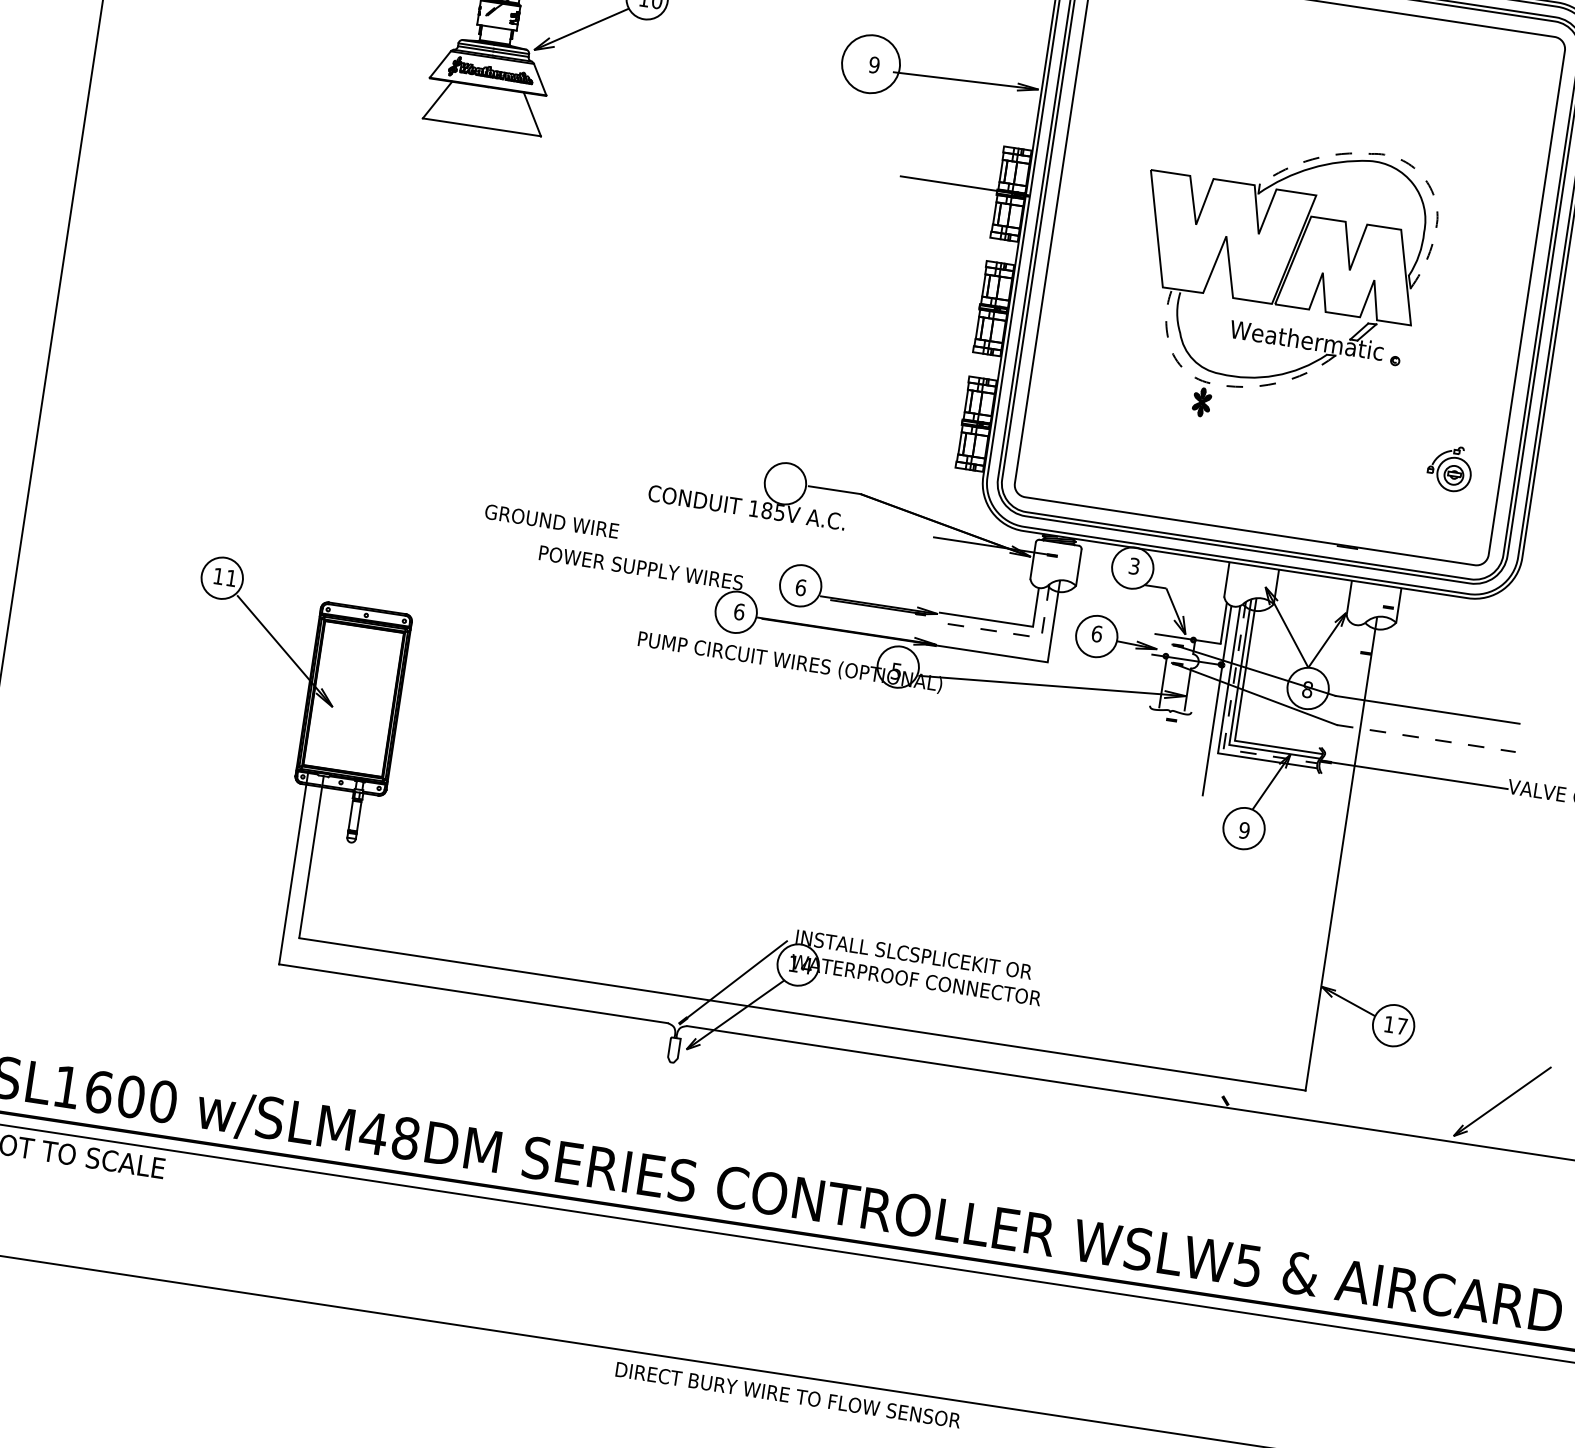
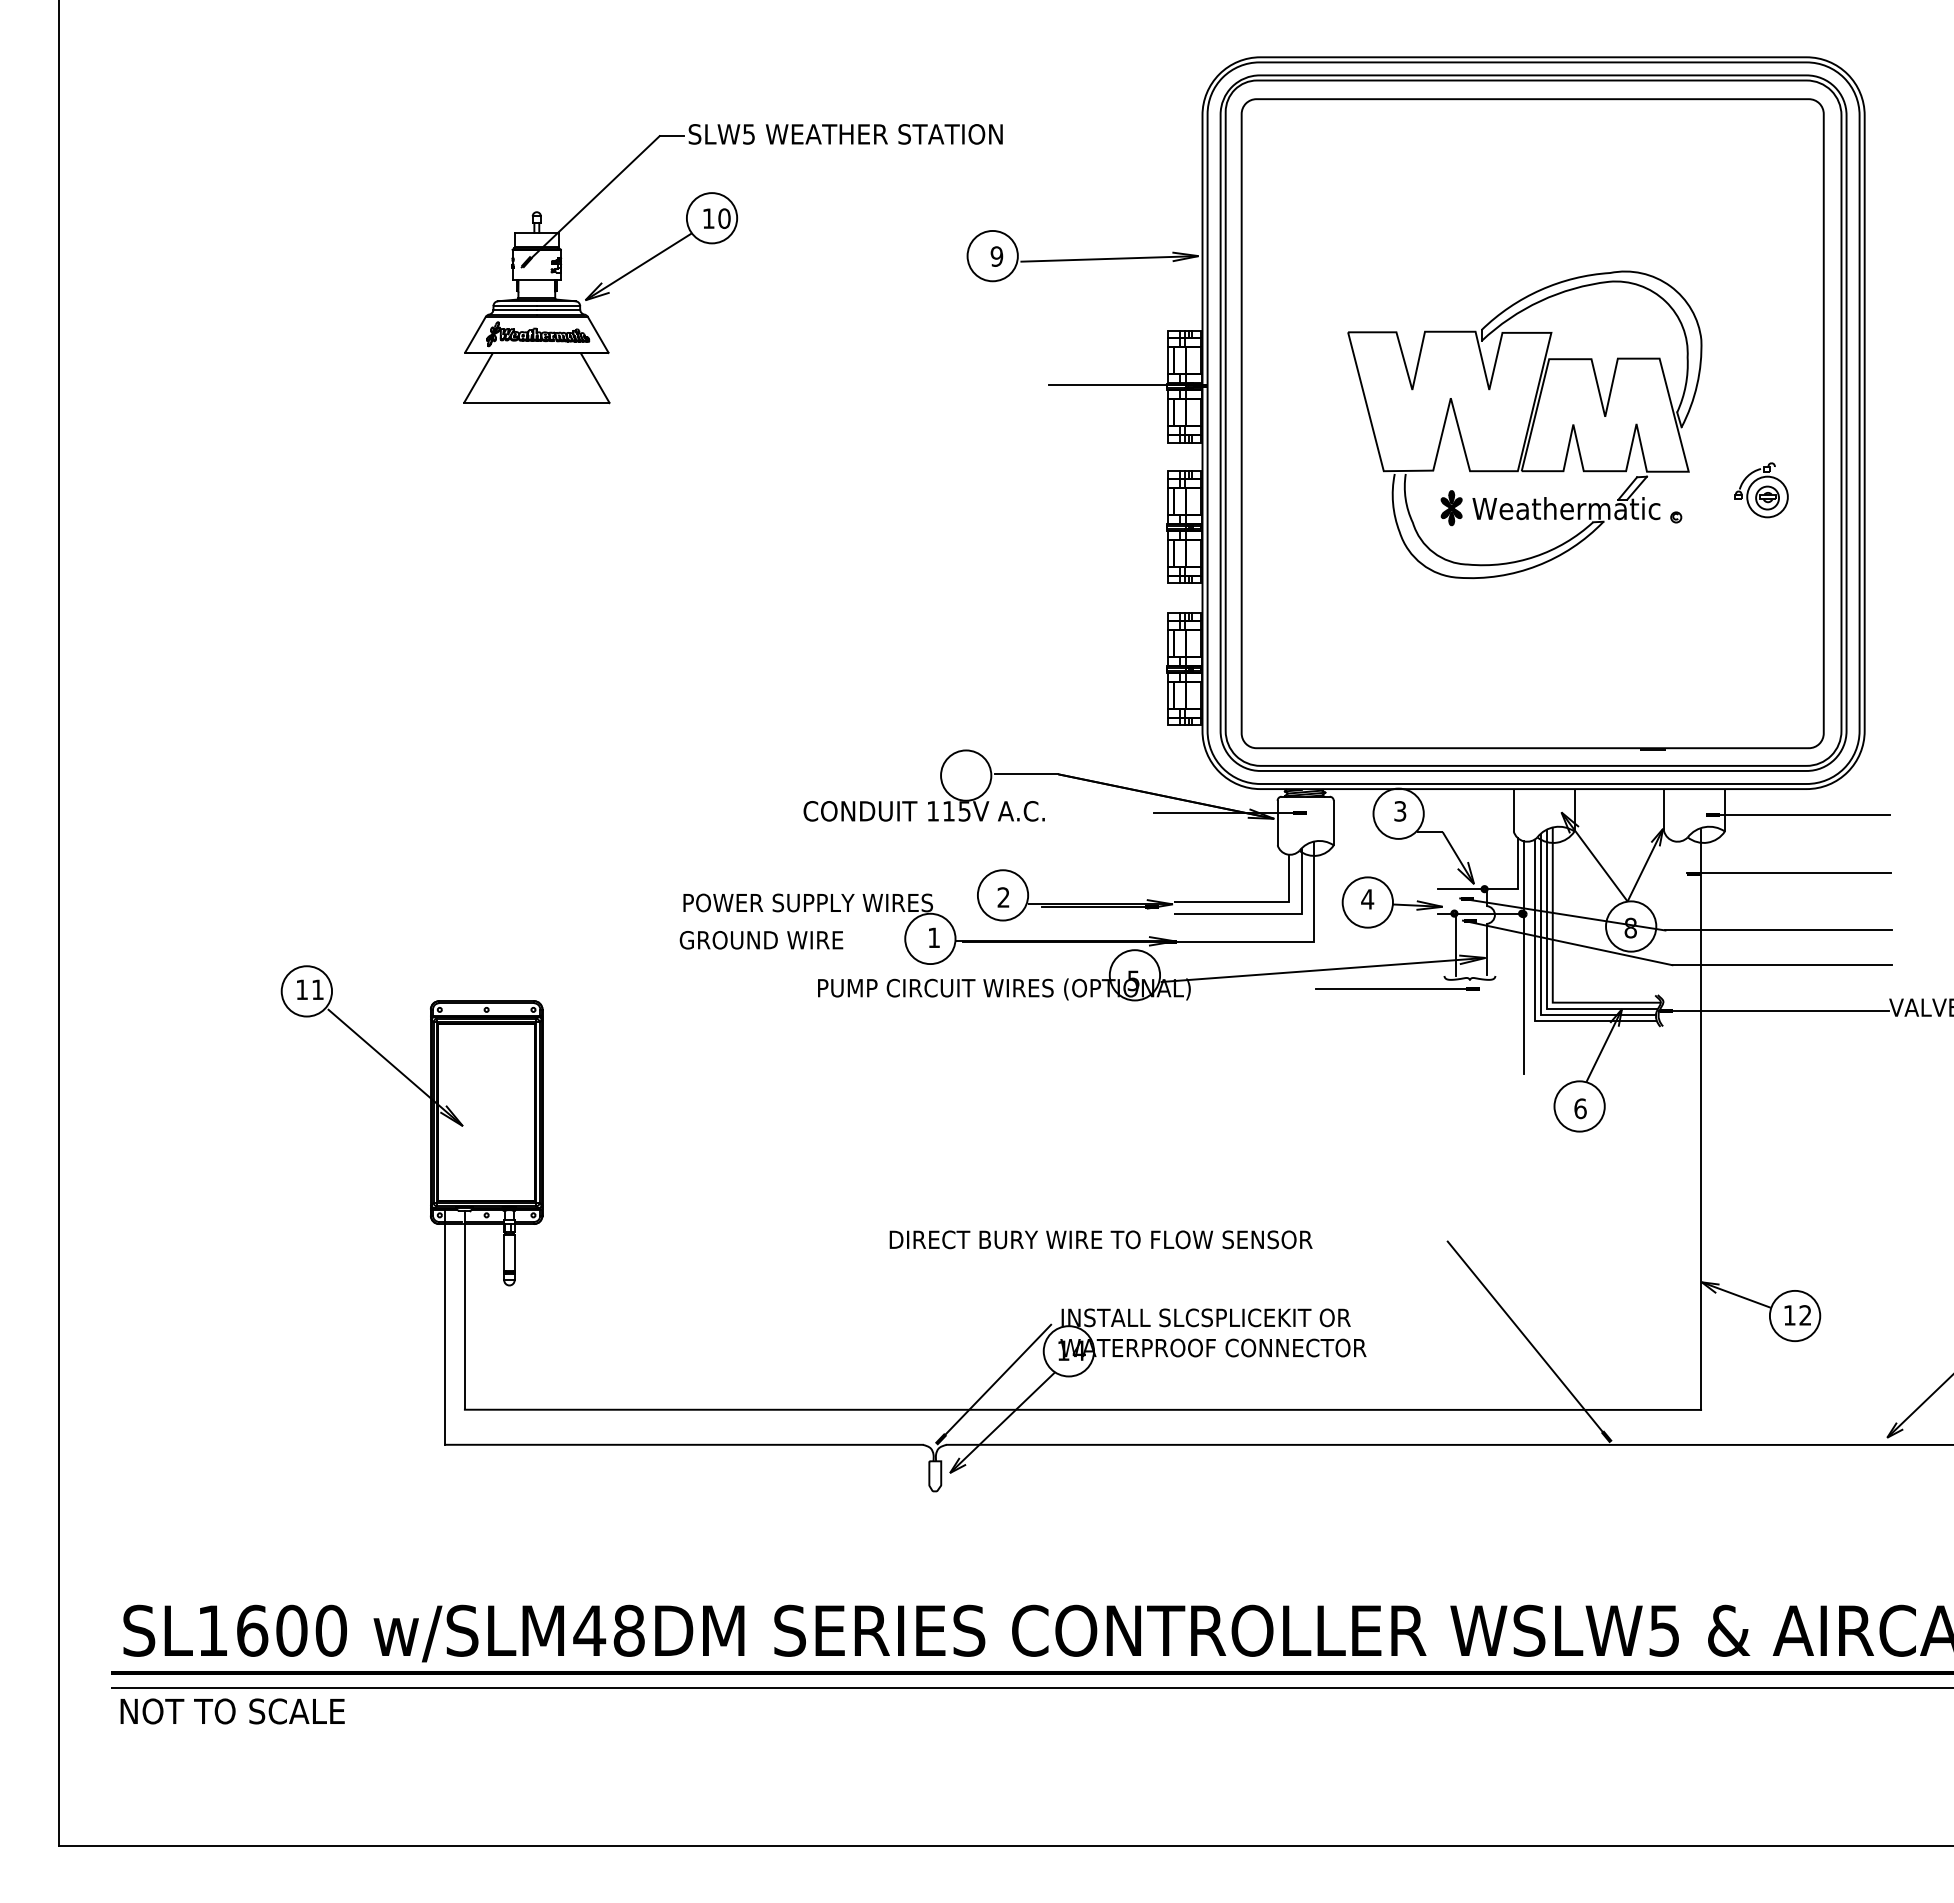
circle: (870, 63) -> (992, 255), size x0.71
line: (1401, 159) -> (1647, 274), dashed -> solid
line: (1215, 384) -> (1464, 578), dashed -> solid
part: (1201, 402) -> (1451, 508), moved
part: (1449, 468) -> (1761, 490), moved
text: (766, 510) -> (948, 811), 185V -> 115V
text: (551, 521) -> (761, 940), moved
text: (800, 587) -> (1003, 897), 6 -> 2
text: (739, 611) -> (934, 937), 6 -> 1
line: (1458, 618) -> (1799, 814), added
line: (1016, 634) -> (1271, 914), dashed -> solid
text: (1096, 634) -> (1367, 899), 6 -> 4
line: (1442, 664) -> (1788, 873), added
line: (1108, 710) -> (1395, 989), added
line: (1227, 722) -> (1540, 982), dashed -> solid
line: (1426, 738) -> (1782, 965), dashed -> solid
text: (1244, 830) -> (1580, 1108), 9 -> 6
line: (1172, 1012) -> (1527, 1340), added
text: (1402, 1026) -> (1805, 1315), 17 -> 12
text: (787, 1394) -> (1100, 1239), moved

